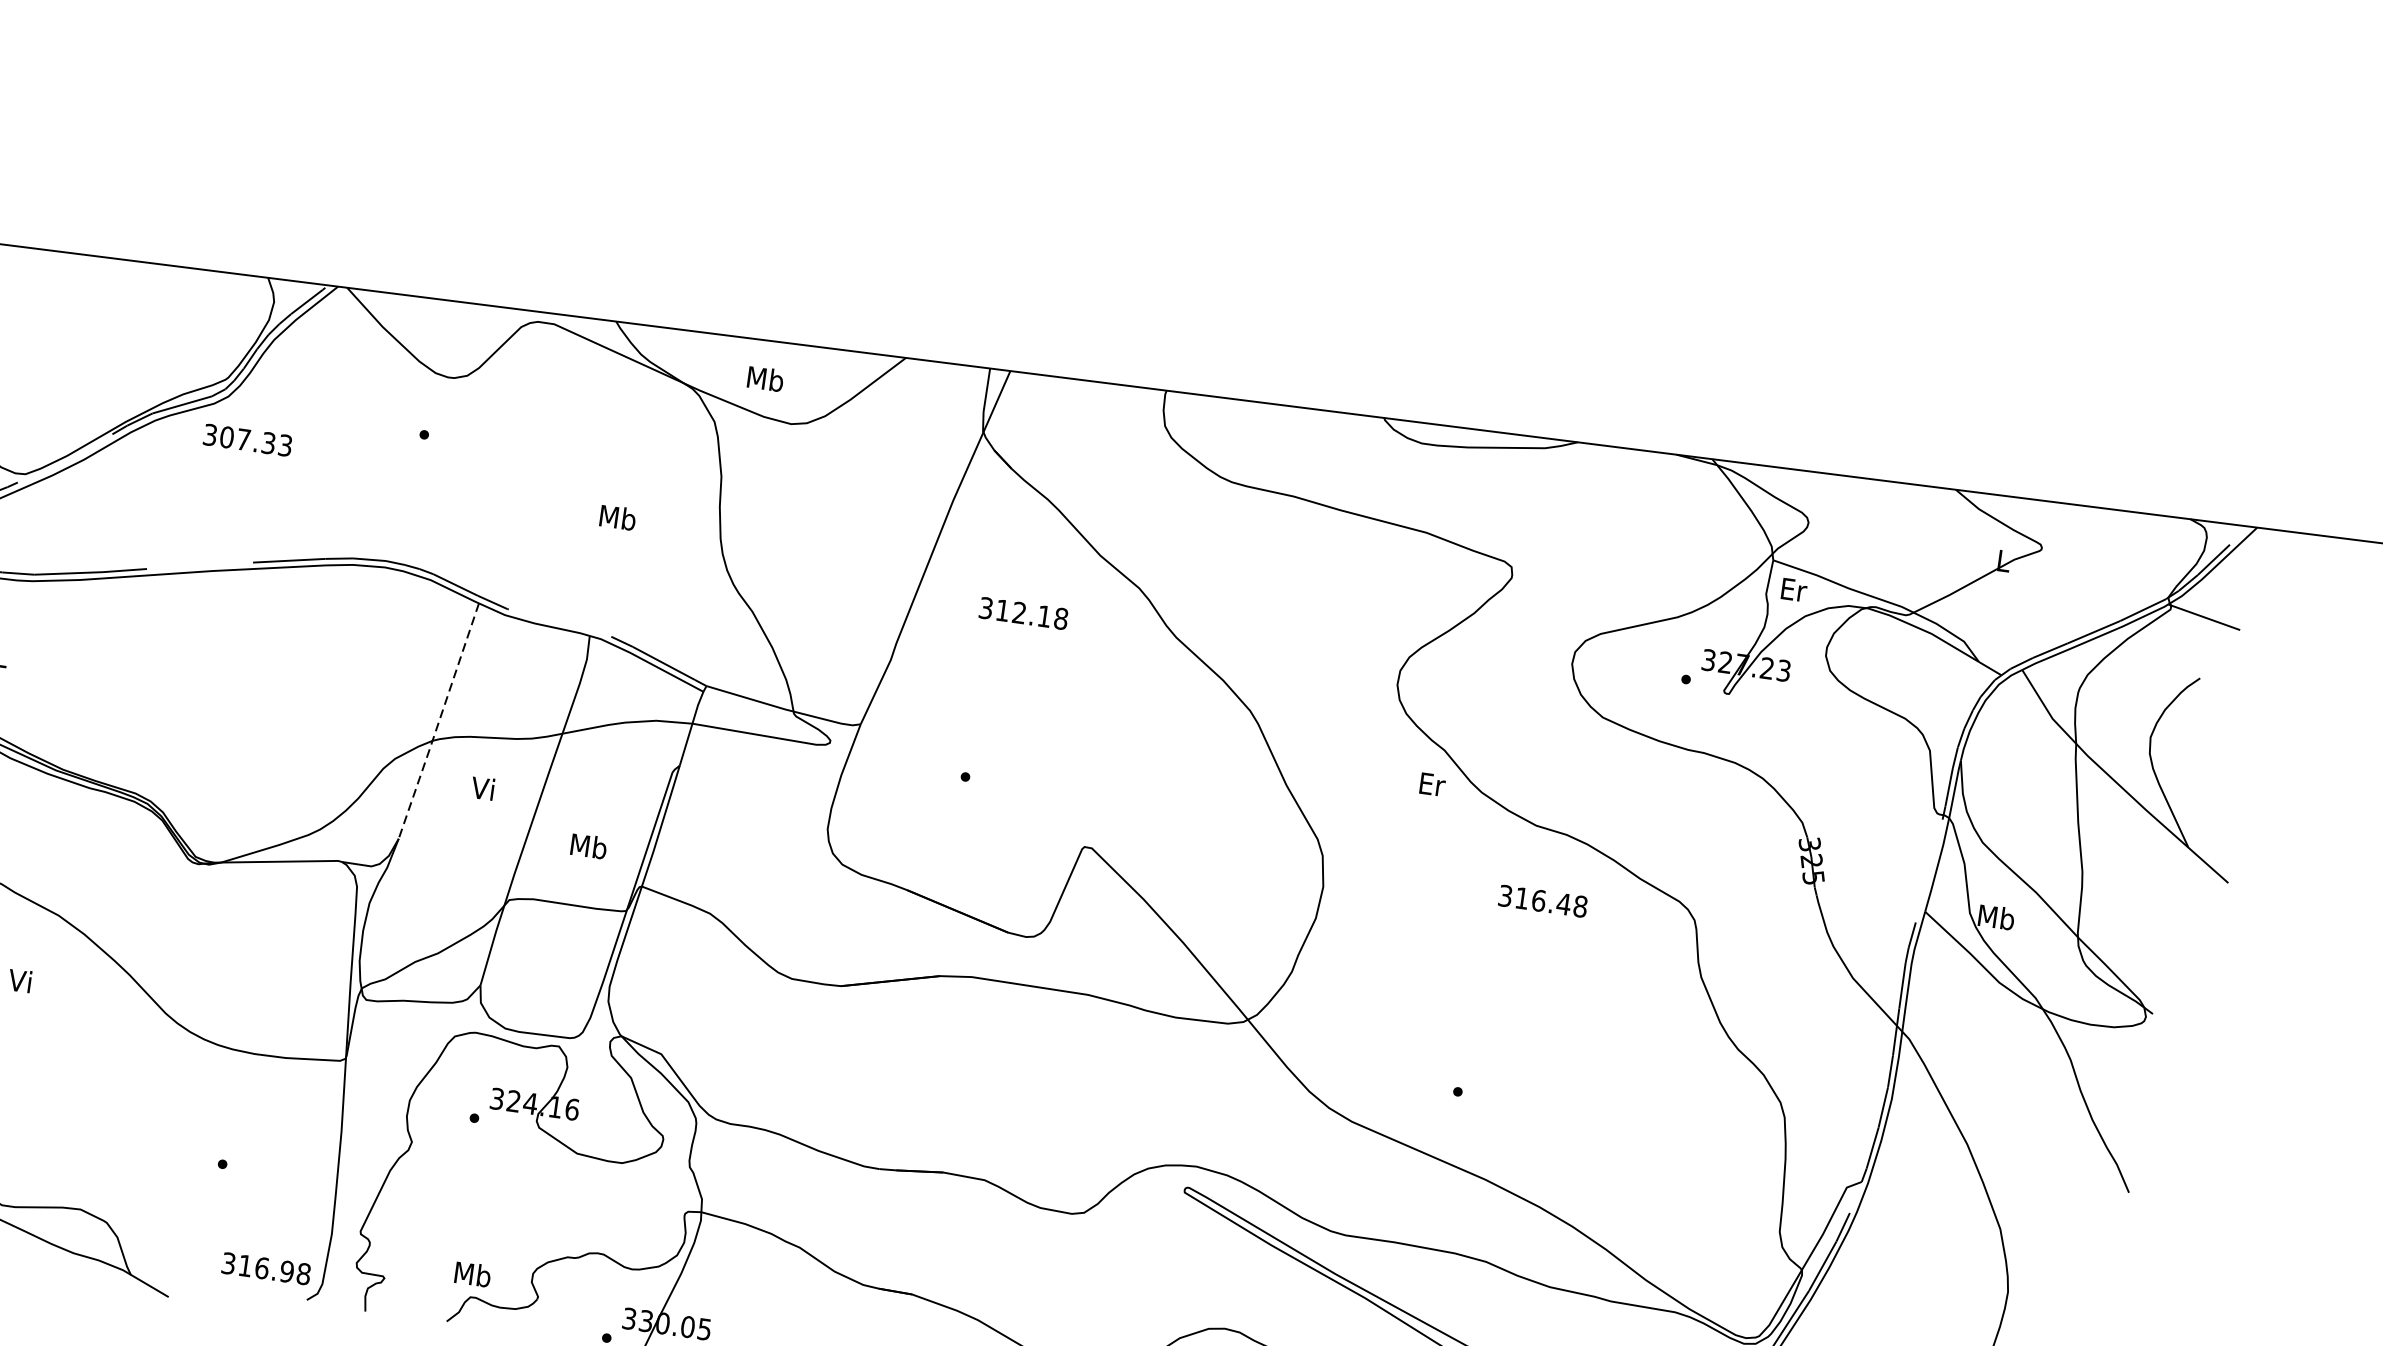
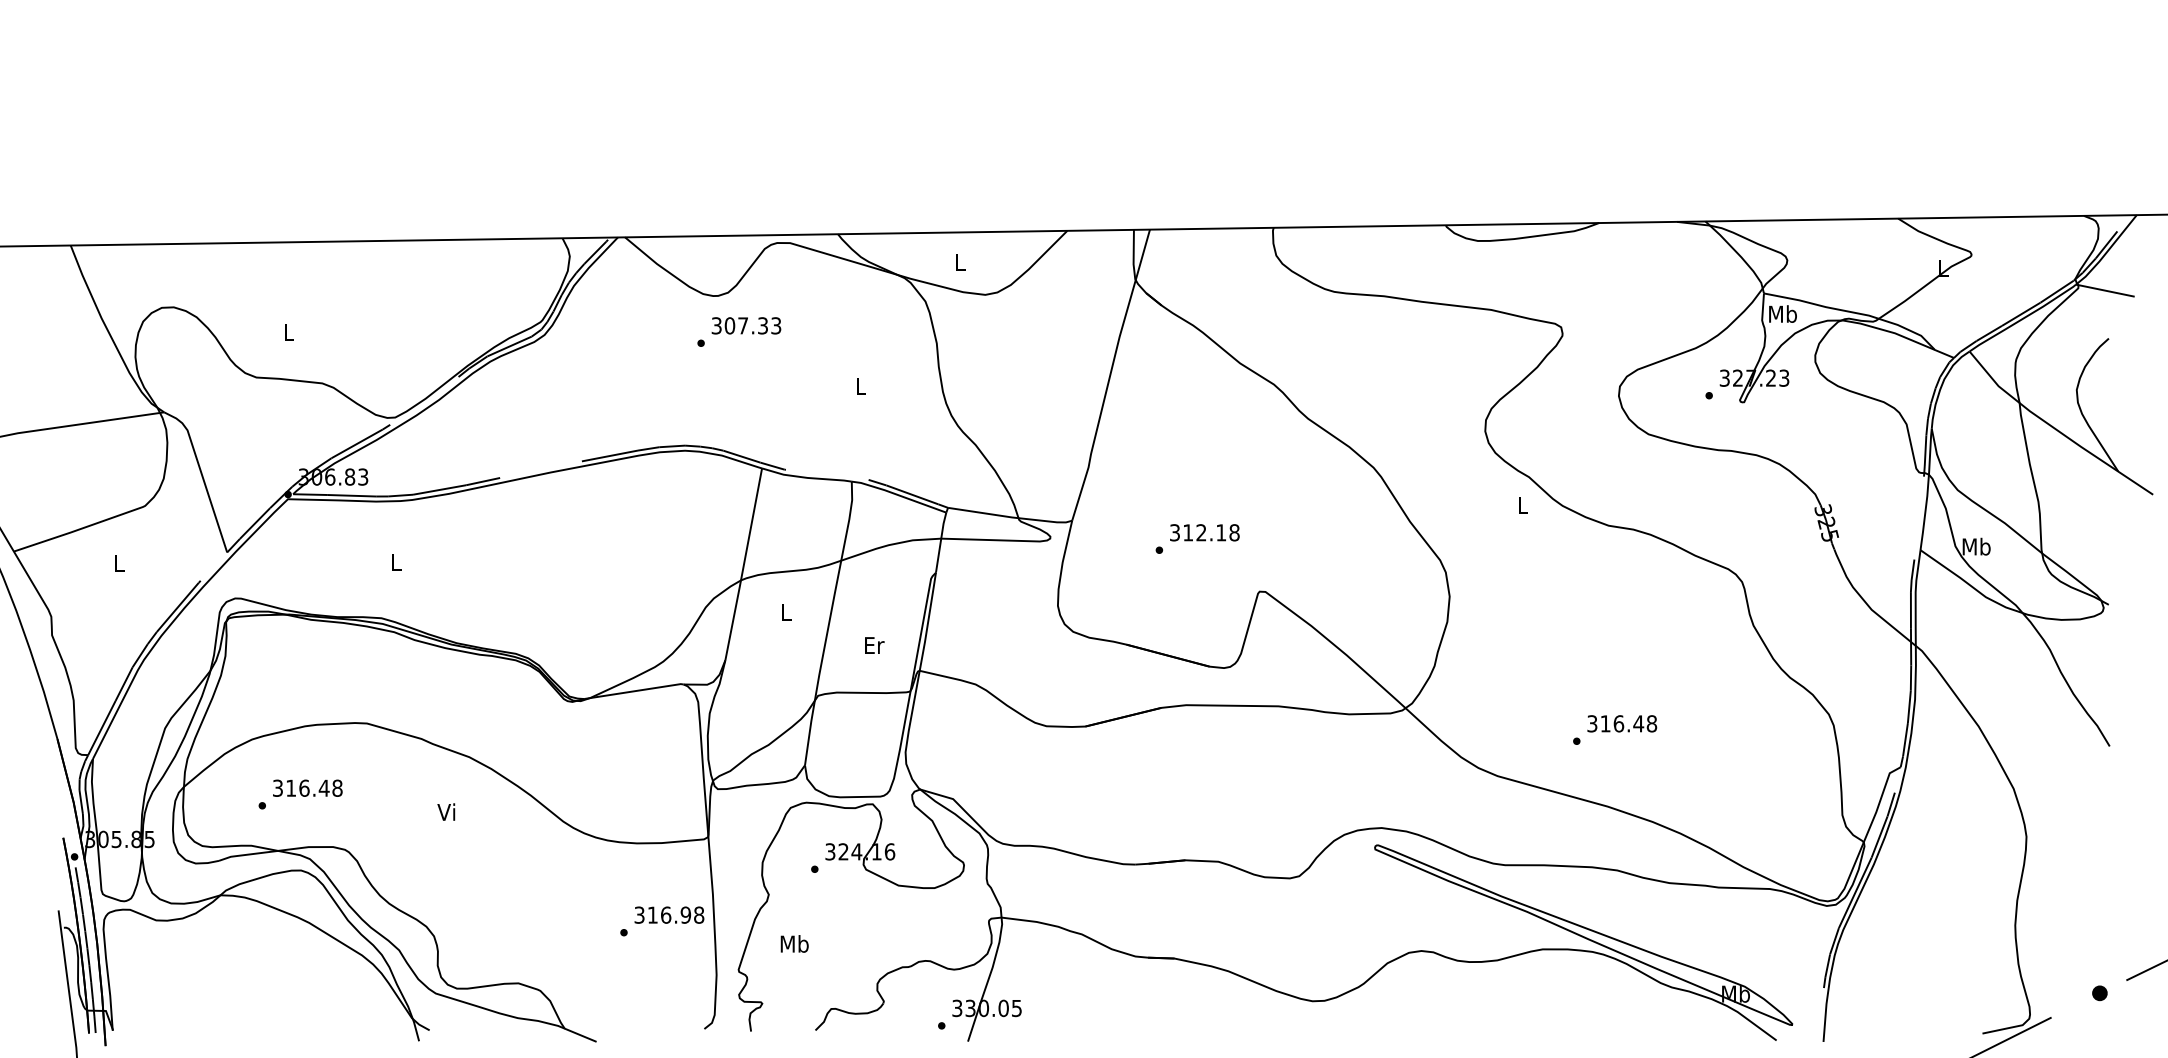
text: (765, 378) -> (960, 262), Mb -> L
text: (247, 439) -> (746, 325), moved
text: (617, 517) -> (860, 386), Mb -> L
text: (1793, 588) -> (1782, 313), Er -> Mb
text: (1023, 613) -> (1204, 532), moved
line: (438, 721) -> (743, 564), dashed -> solid
text: (1432, 783) -> (1523, 504), Er -> L
text: (481, 787) -> (784, 611), Vi -> L
text: (589, 846) -> (874, 645), Mb -> Er
text: (1543, 900) -> (1622, 723), moved
text: (266, 1267) -> (669, 914), moved
text: (472, 1273) -> (794, 943), moved

